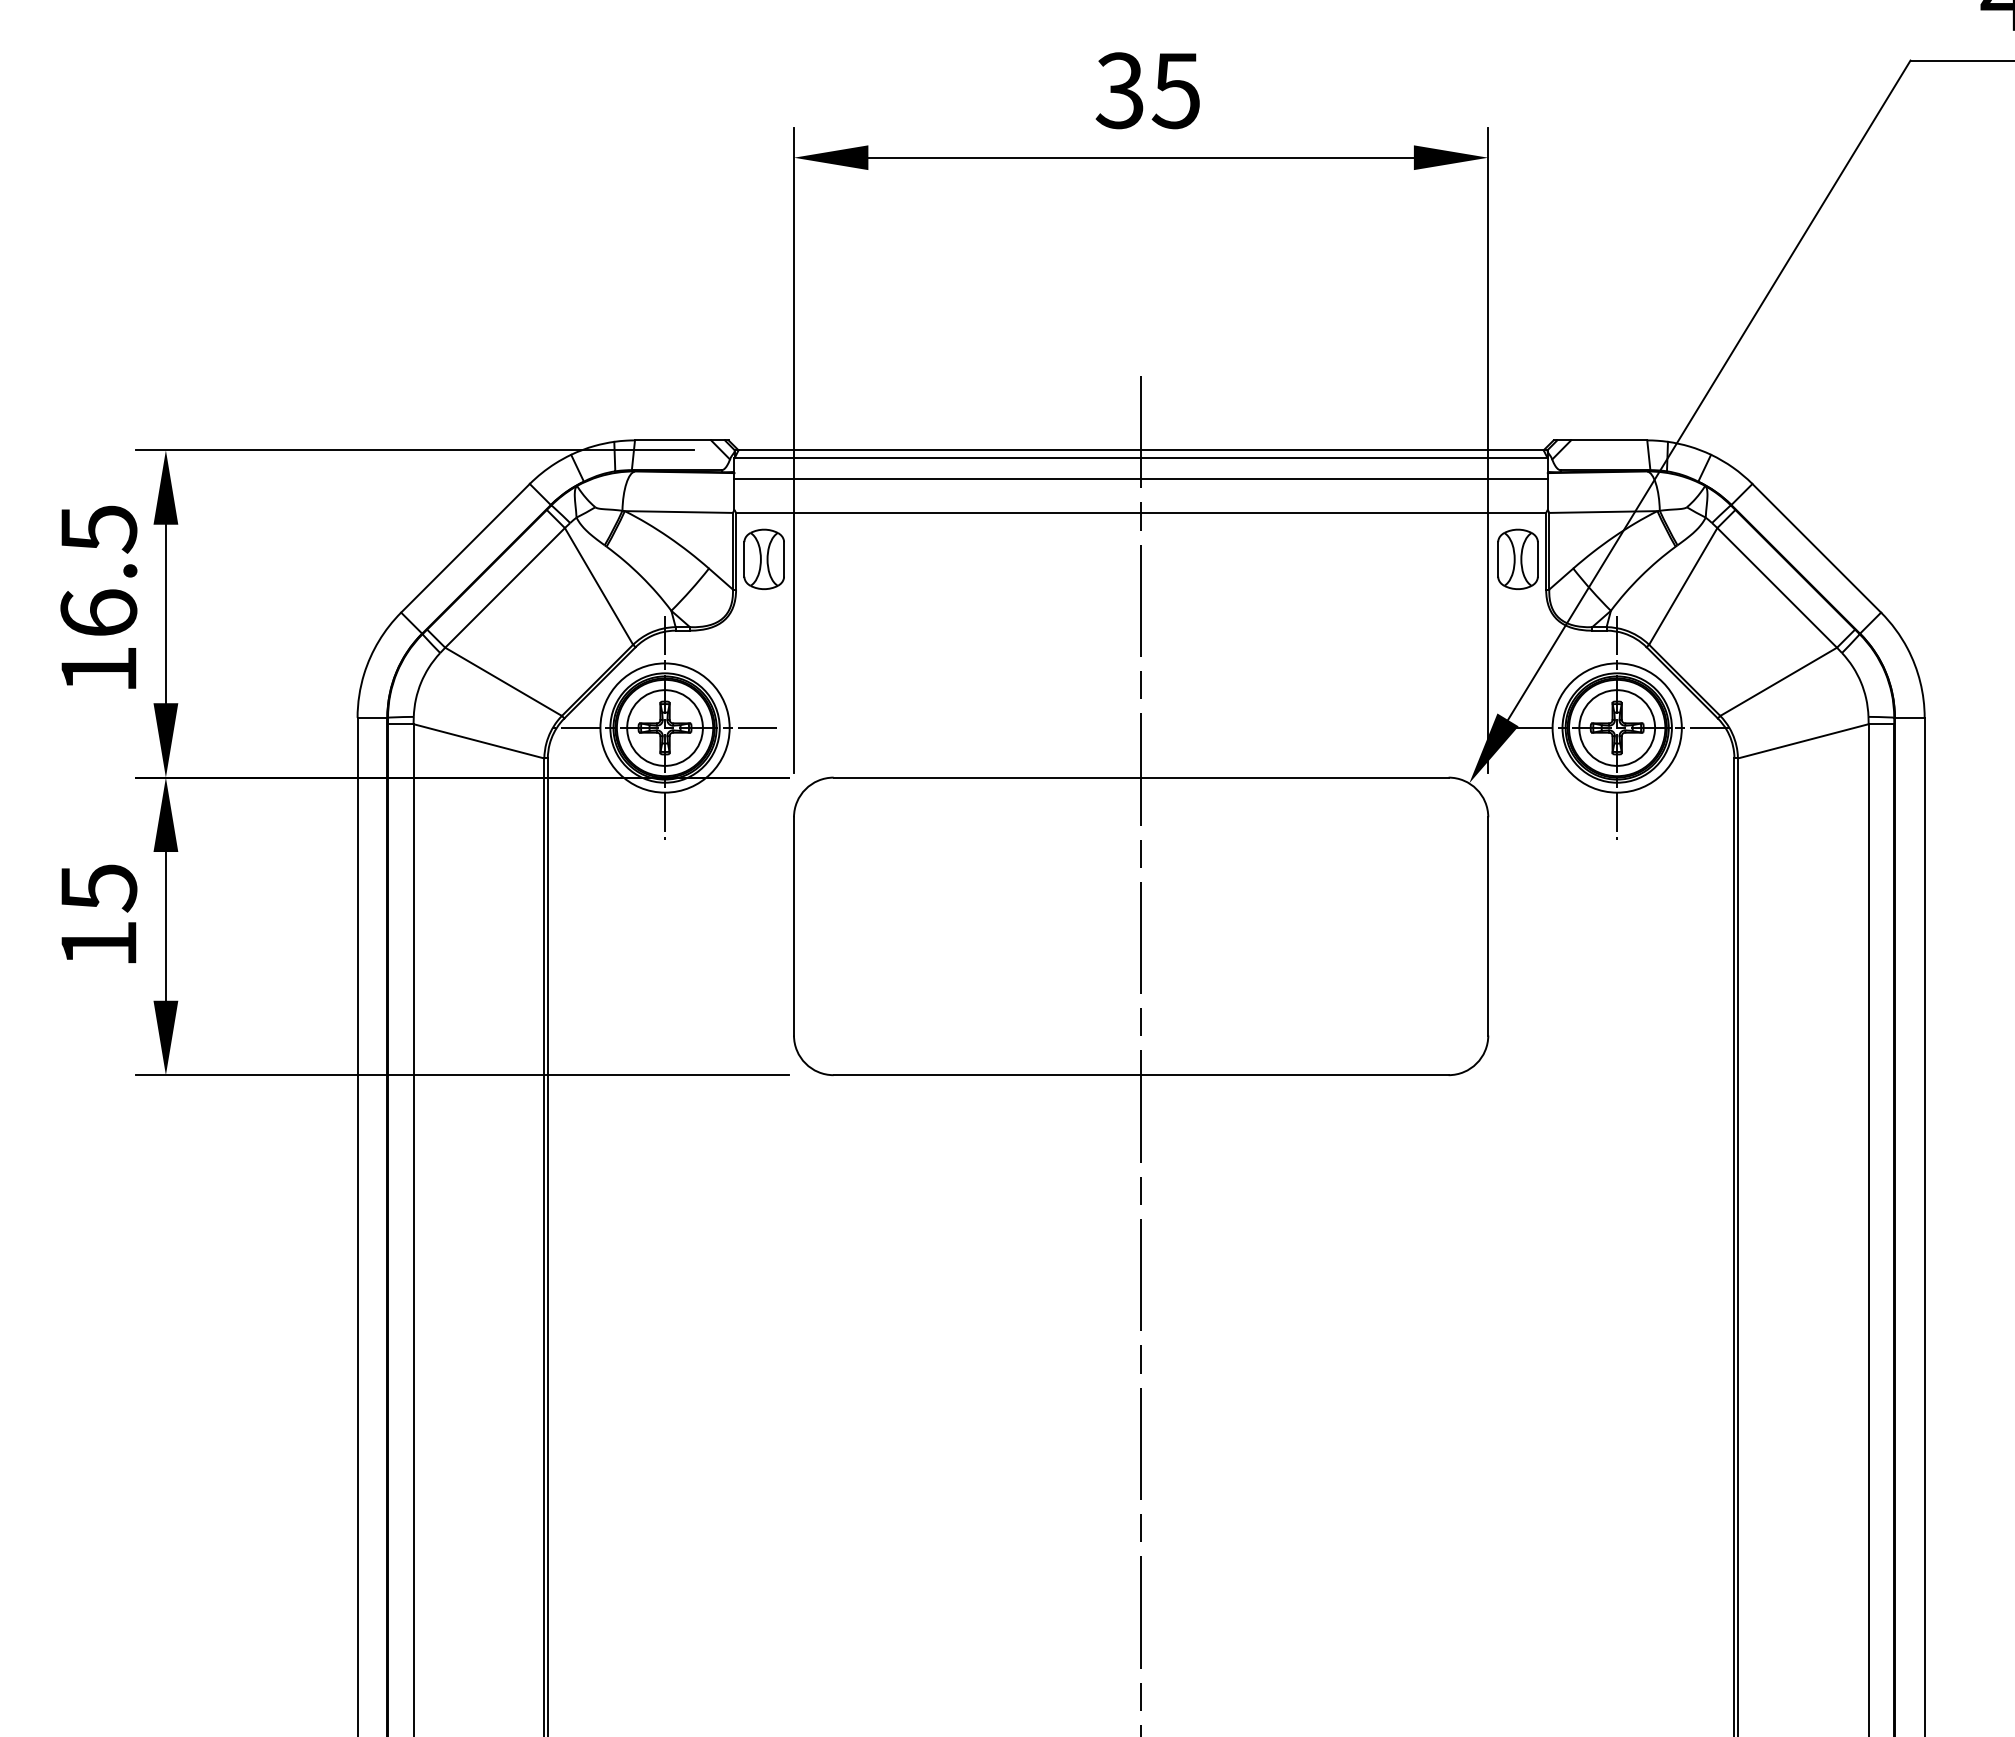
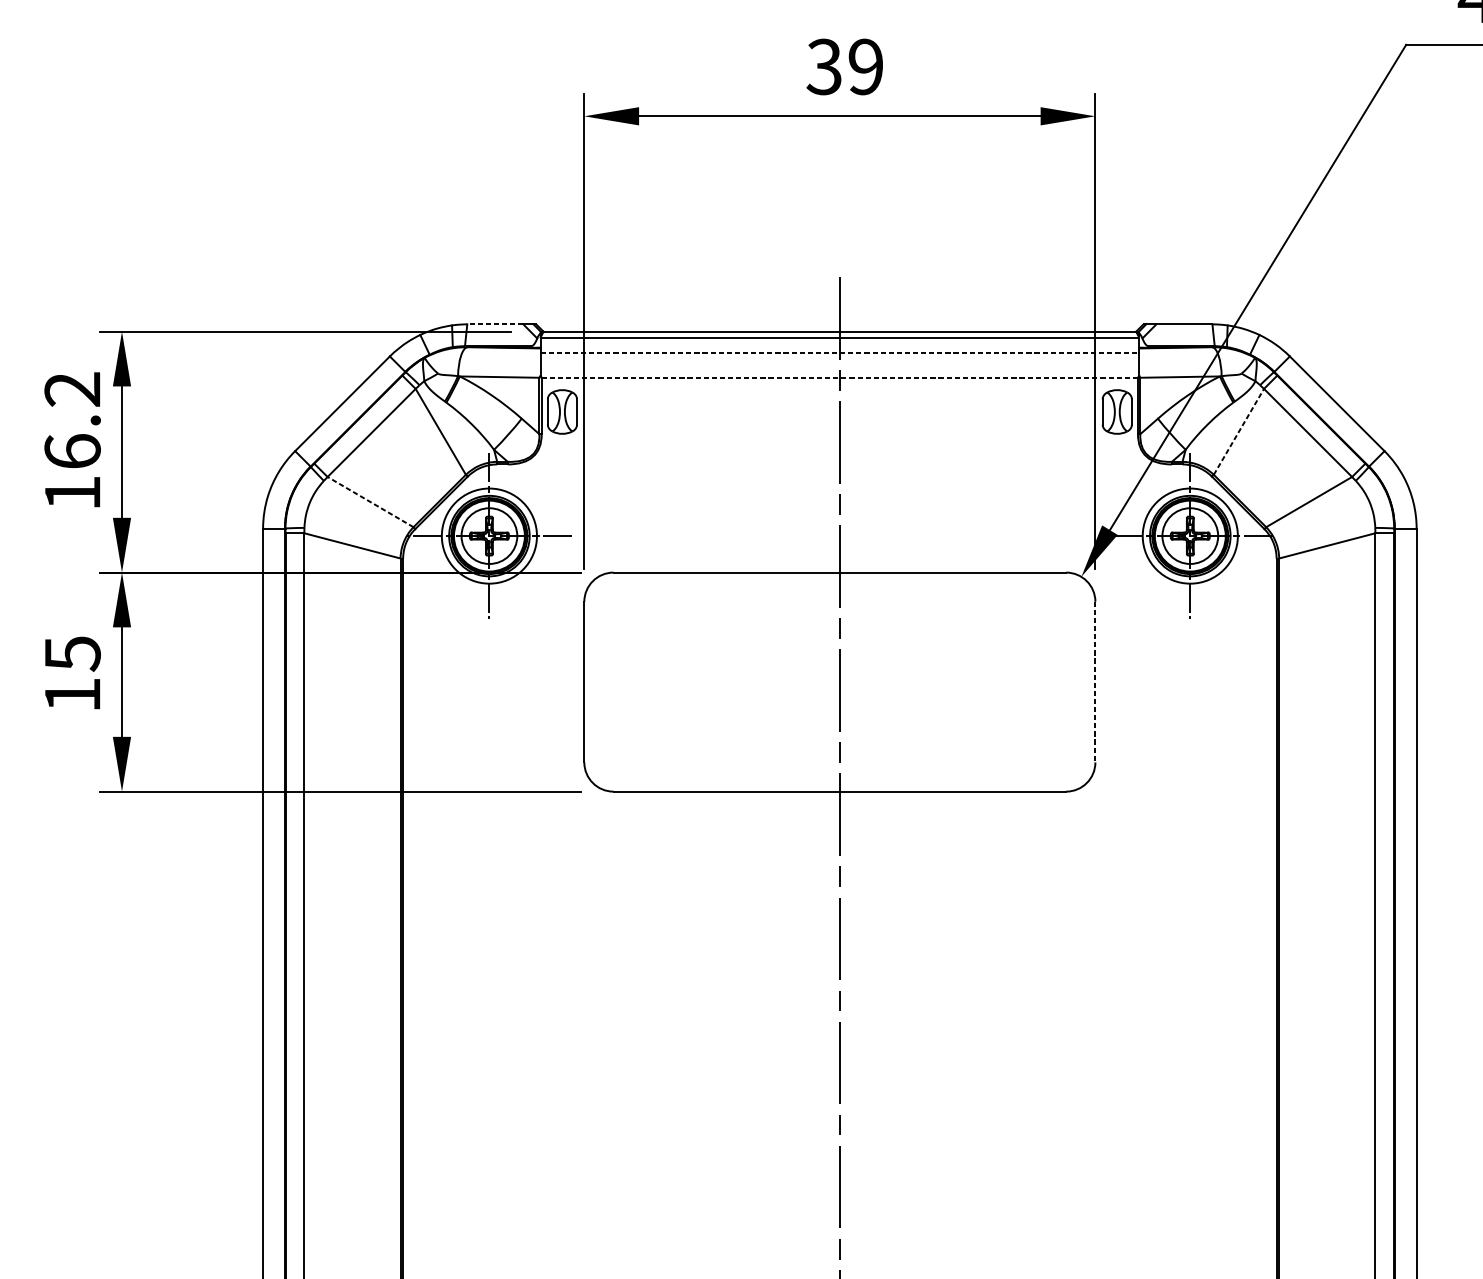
text: (1175, 90) -> (865, 66), 35 -> 39
line: (672, 440) -> (494, 324), solid -> dashed
line: (1141, 479) -> (840, 353), solid -> dashed
line: (1141, 512) -> (840, 377), solid -> dashed
text: (98, 529) -> (72, 389), 16.5 -> 16.2
line: (1683, 586) -> (1239, 431), solid -> dashed
line: (503, 681) -> (370, 501), solid -> dashed
line: (1488, 926) -> (1095, 682), solid -> dashed

